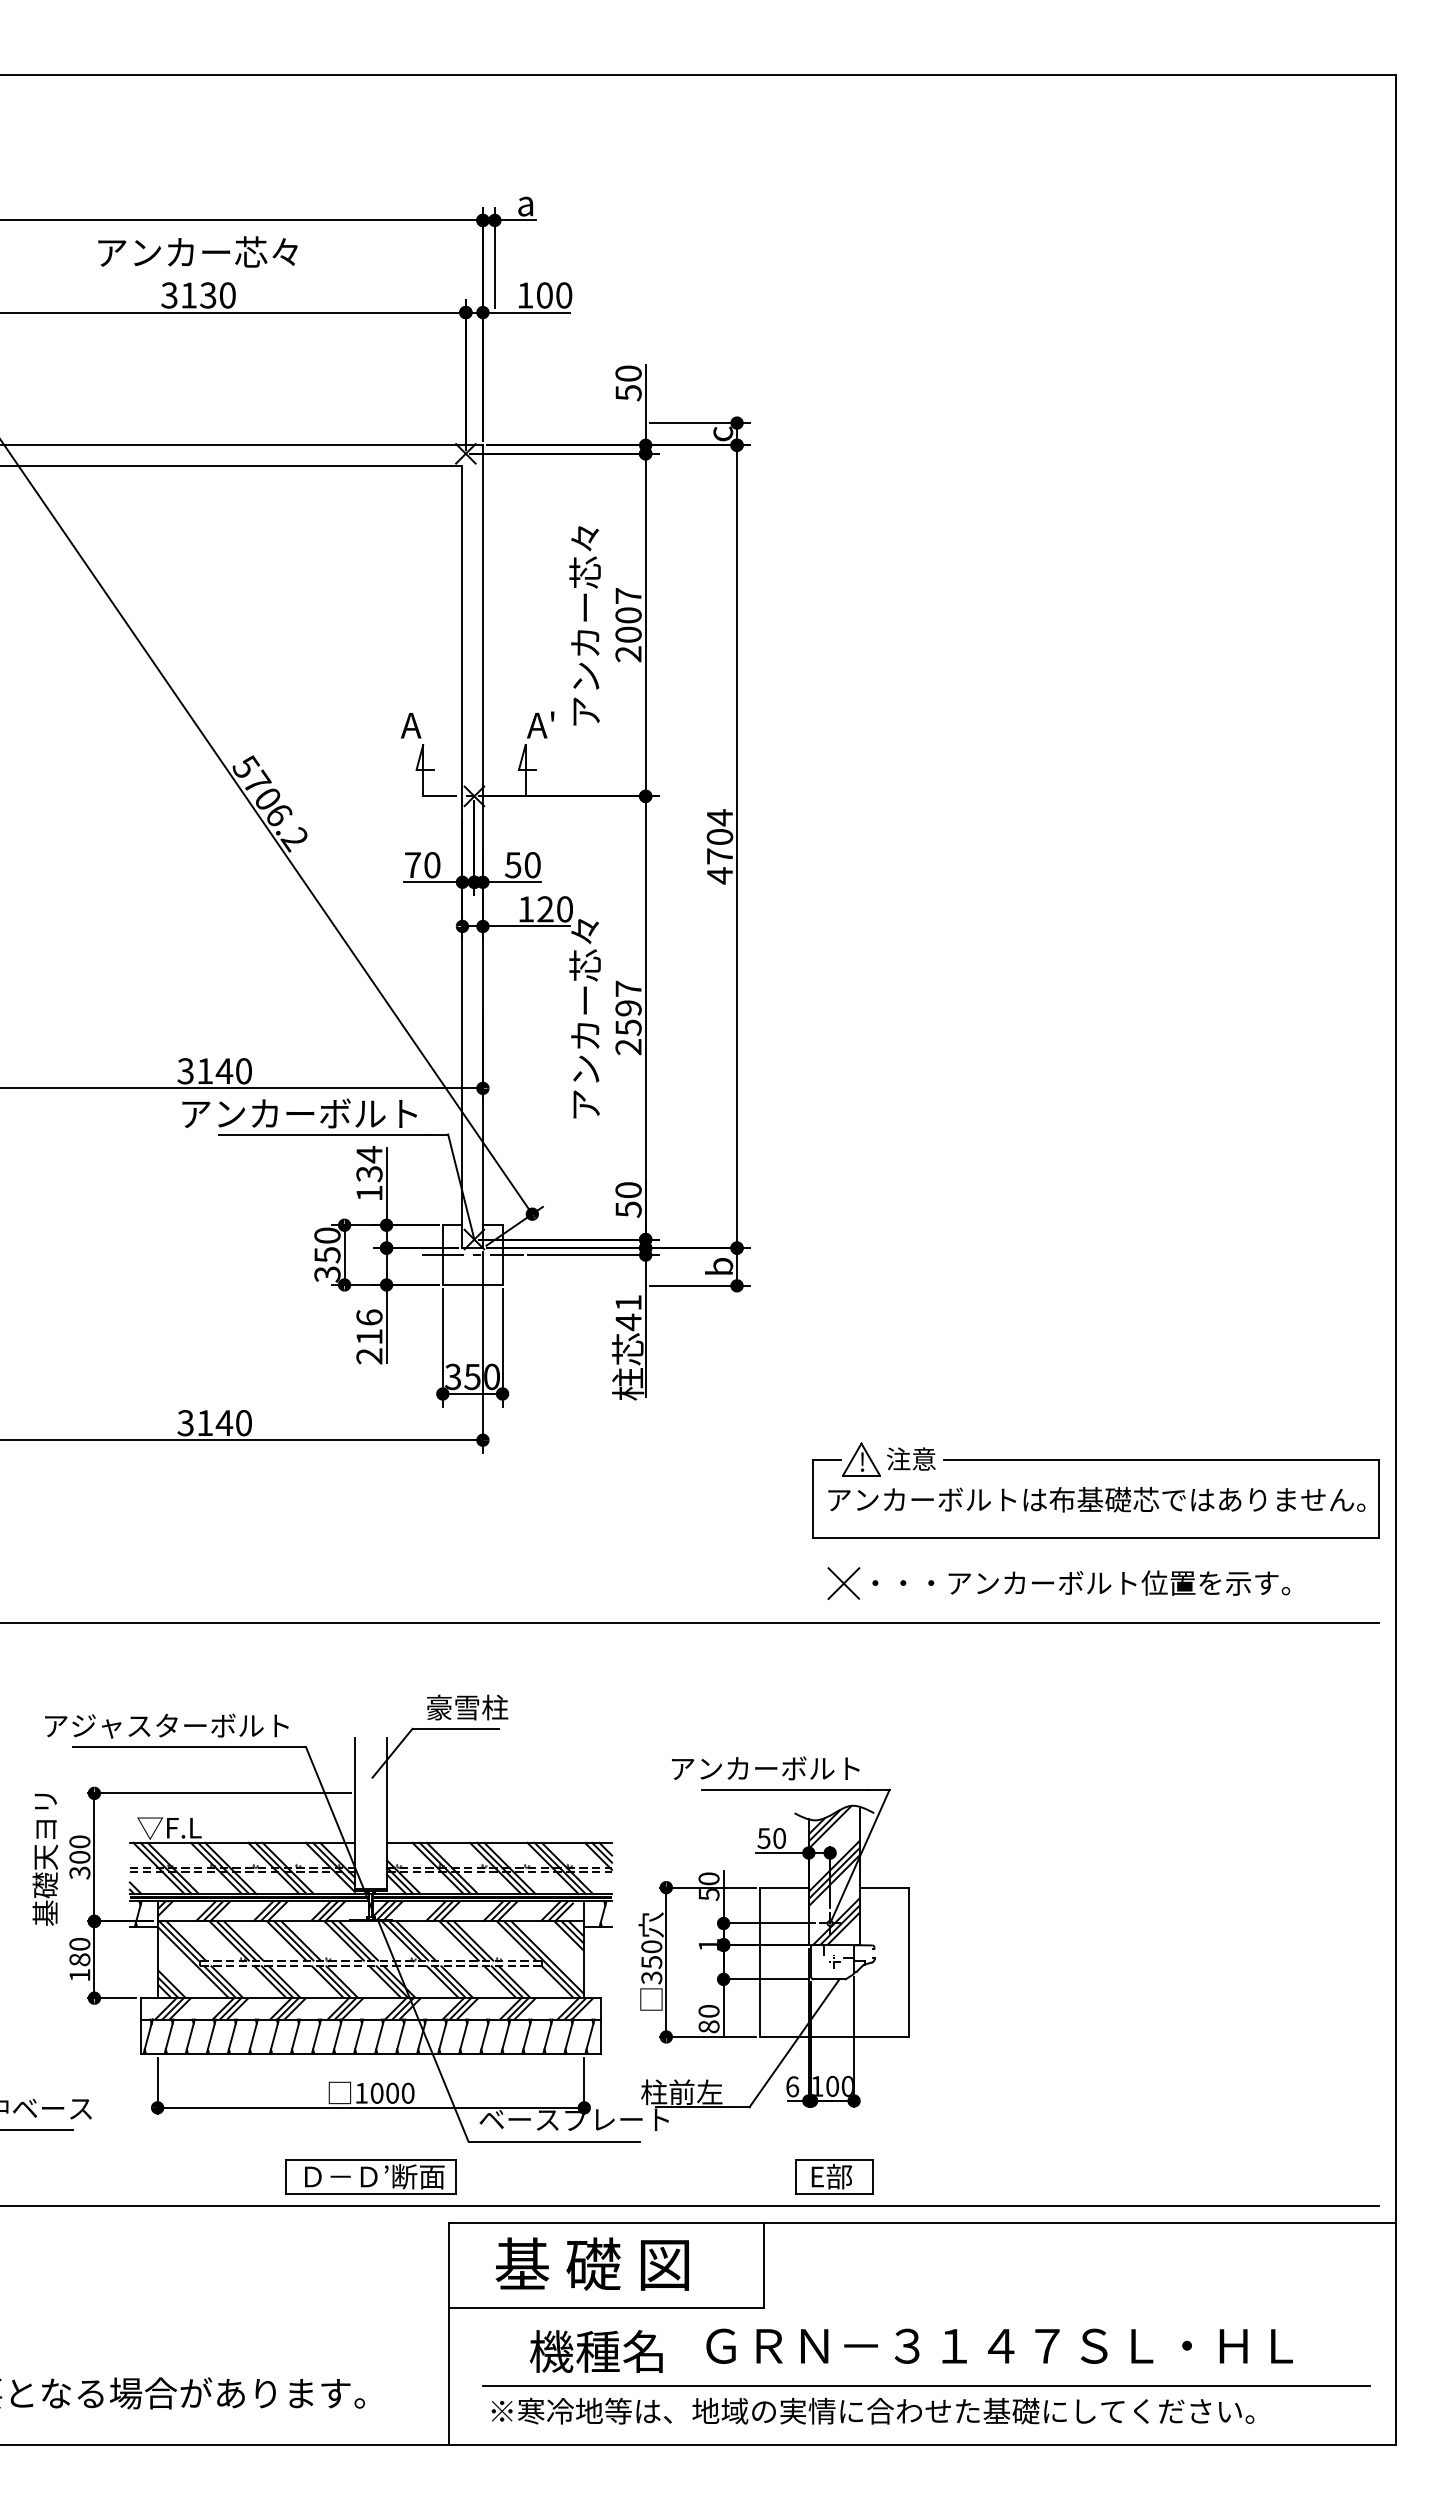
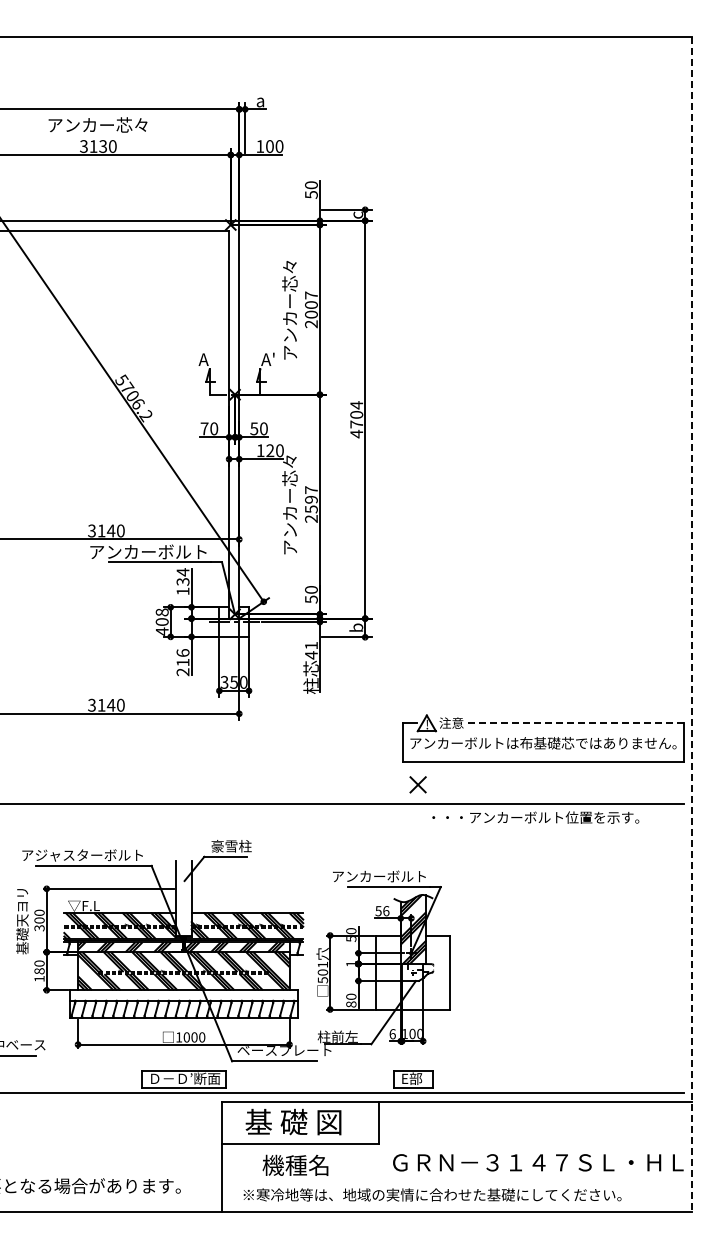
text: (325, 1253) -> (161, 621), 350 -> 408
line: (1395, 1260) -> (691, 624), solid -> dashed
line: (1161, 1459) -> (575, 723), solid -> dashed
text: (1080, 1582) -> (535, 817), moved
text: (780, 1839) -> (386, 911), 50 -> 56
text: (650, 1960) -> (322, 971), 350 -> 501
hatch: (372, 2008) -> (184, 995), removed
text: (1000, 2345) -> (538, 1162), moved
line: (927, 2386) -> (459, 1182), removed

